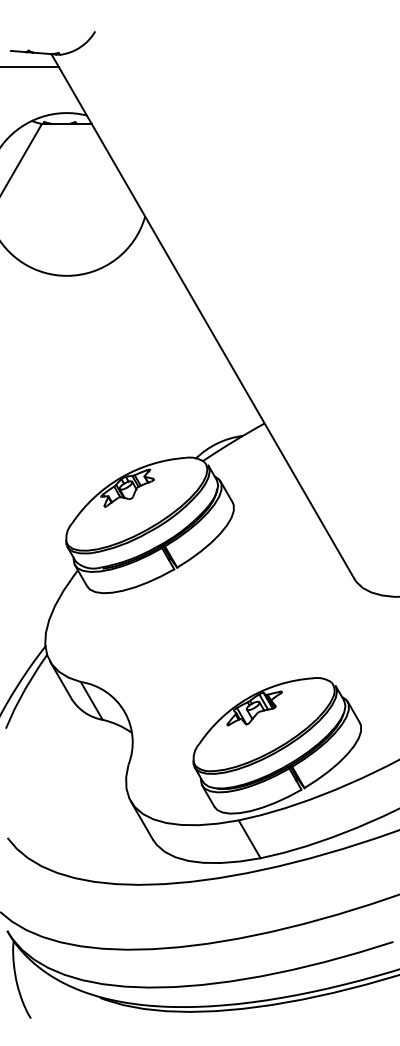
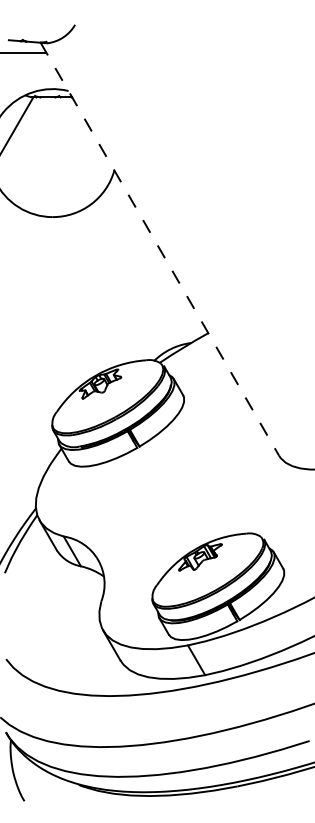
line: (203, 317) -> (160, 249), solid -> dashed

